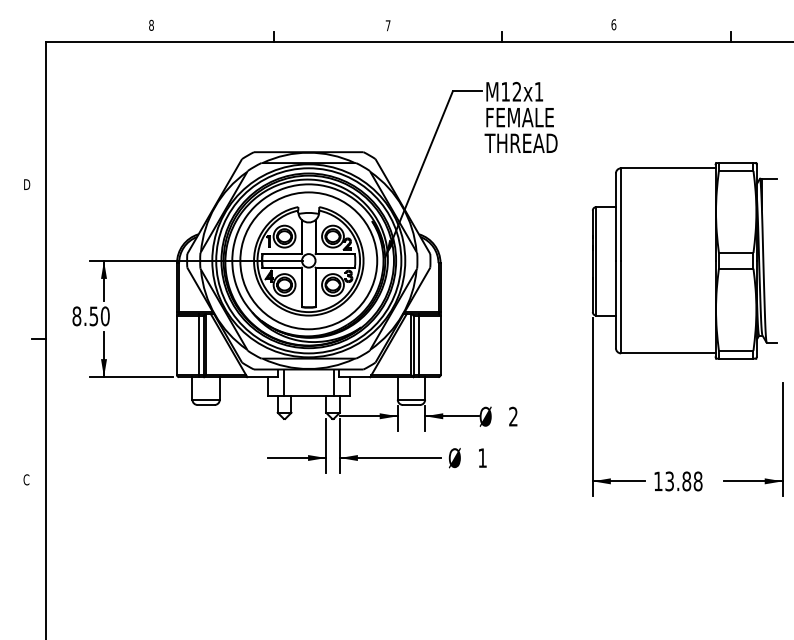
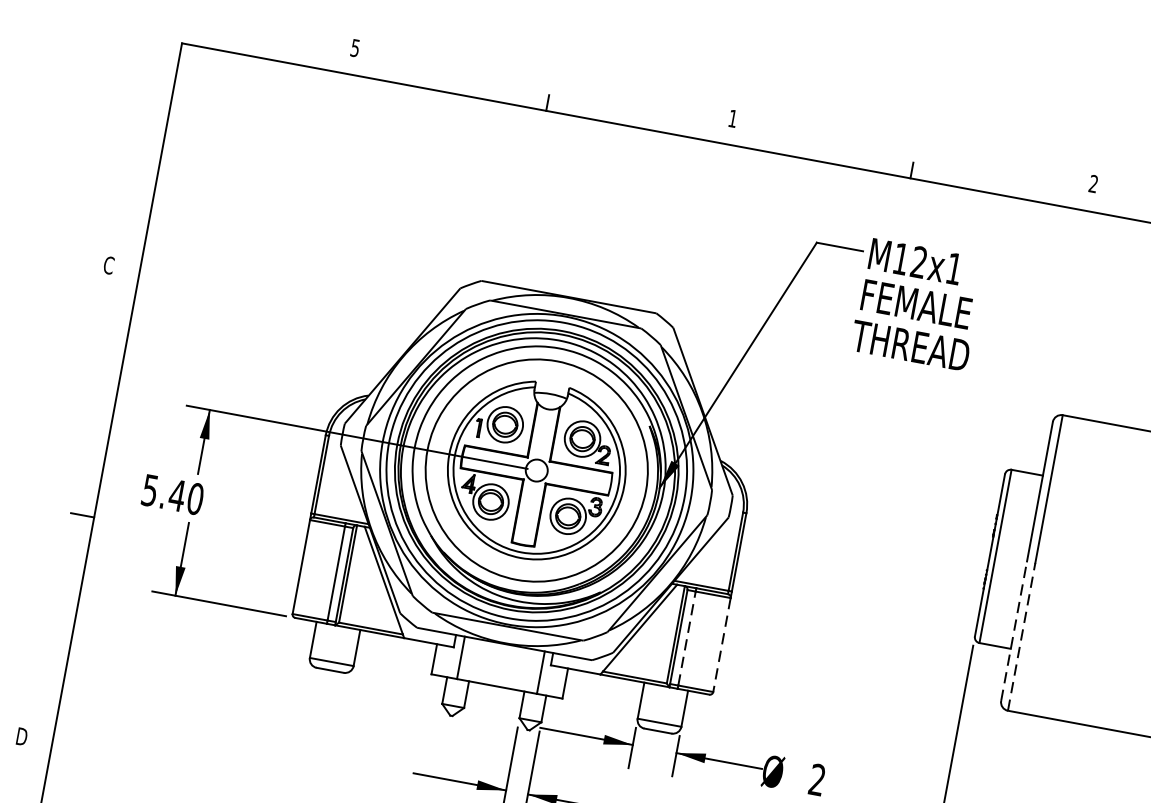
text: (151, 24) -> (355, 46), 8 -> 5
text: (613, 24) -> (1093, 183), 6 -> 2
text: (387, 25) -> (732, 118), 7 -> 1
text: (26, 184) -> (108, 265), D -> C
line: (615, 304) -> (1013, 630), solid -> dashed
line: (621, 306) -> (1022, 635), solid -> dashed
text: (85, 316) -> (163, 493), 8.50 -> 5.40
line: (418, 345) -> (686, 638), solid -> dashed
line: (440, 346) -> (721, 646), solid -> dashed
text: (26, 479) -> (21, 736), C -> D

